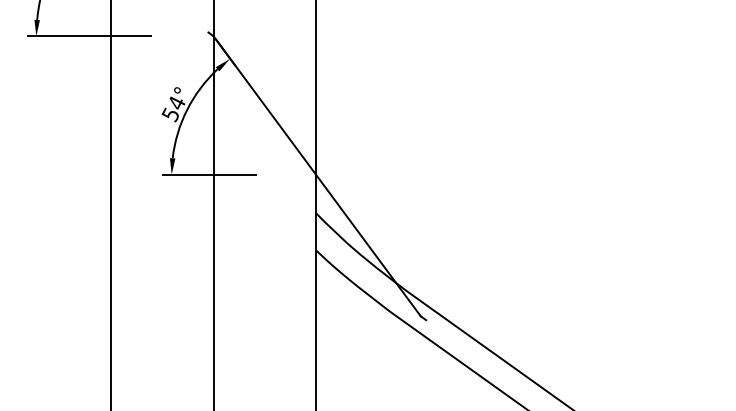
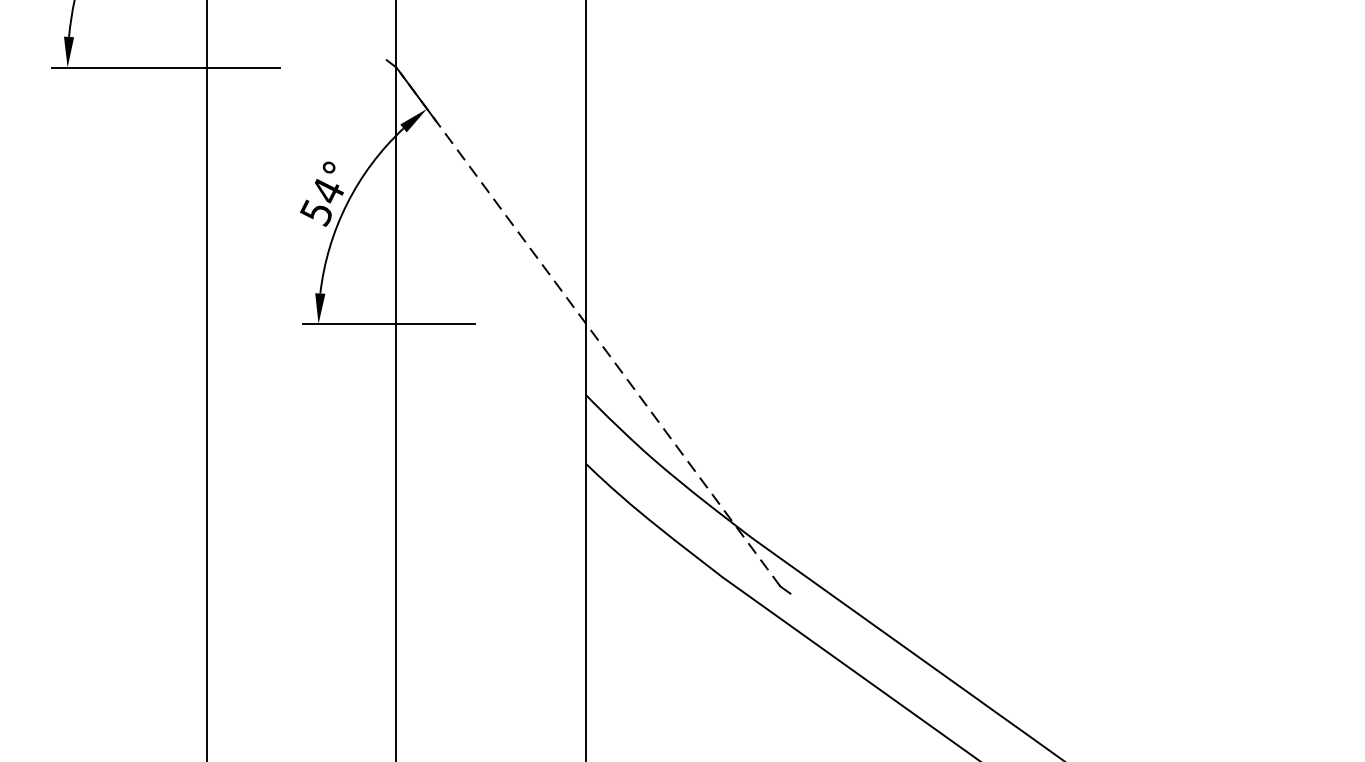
line: (316, 175) -> (587, 325), solid -> dashed

